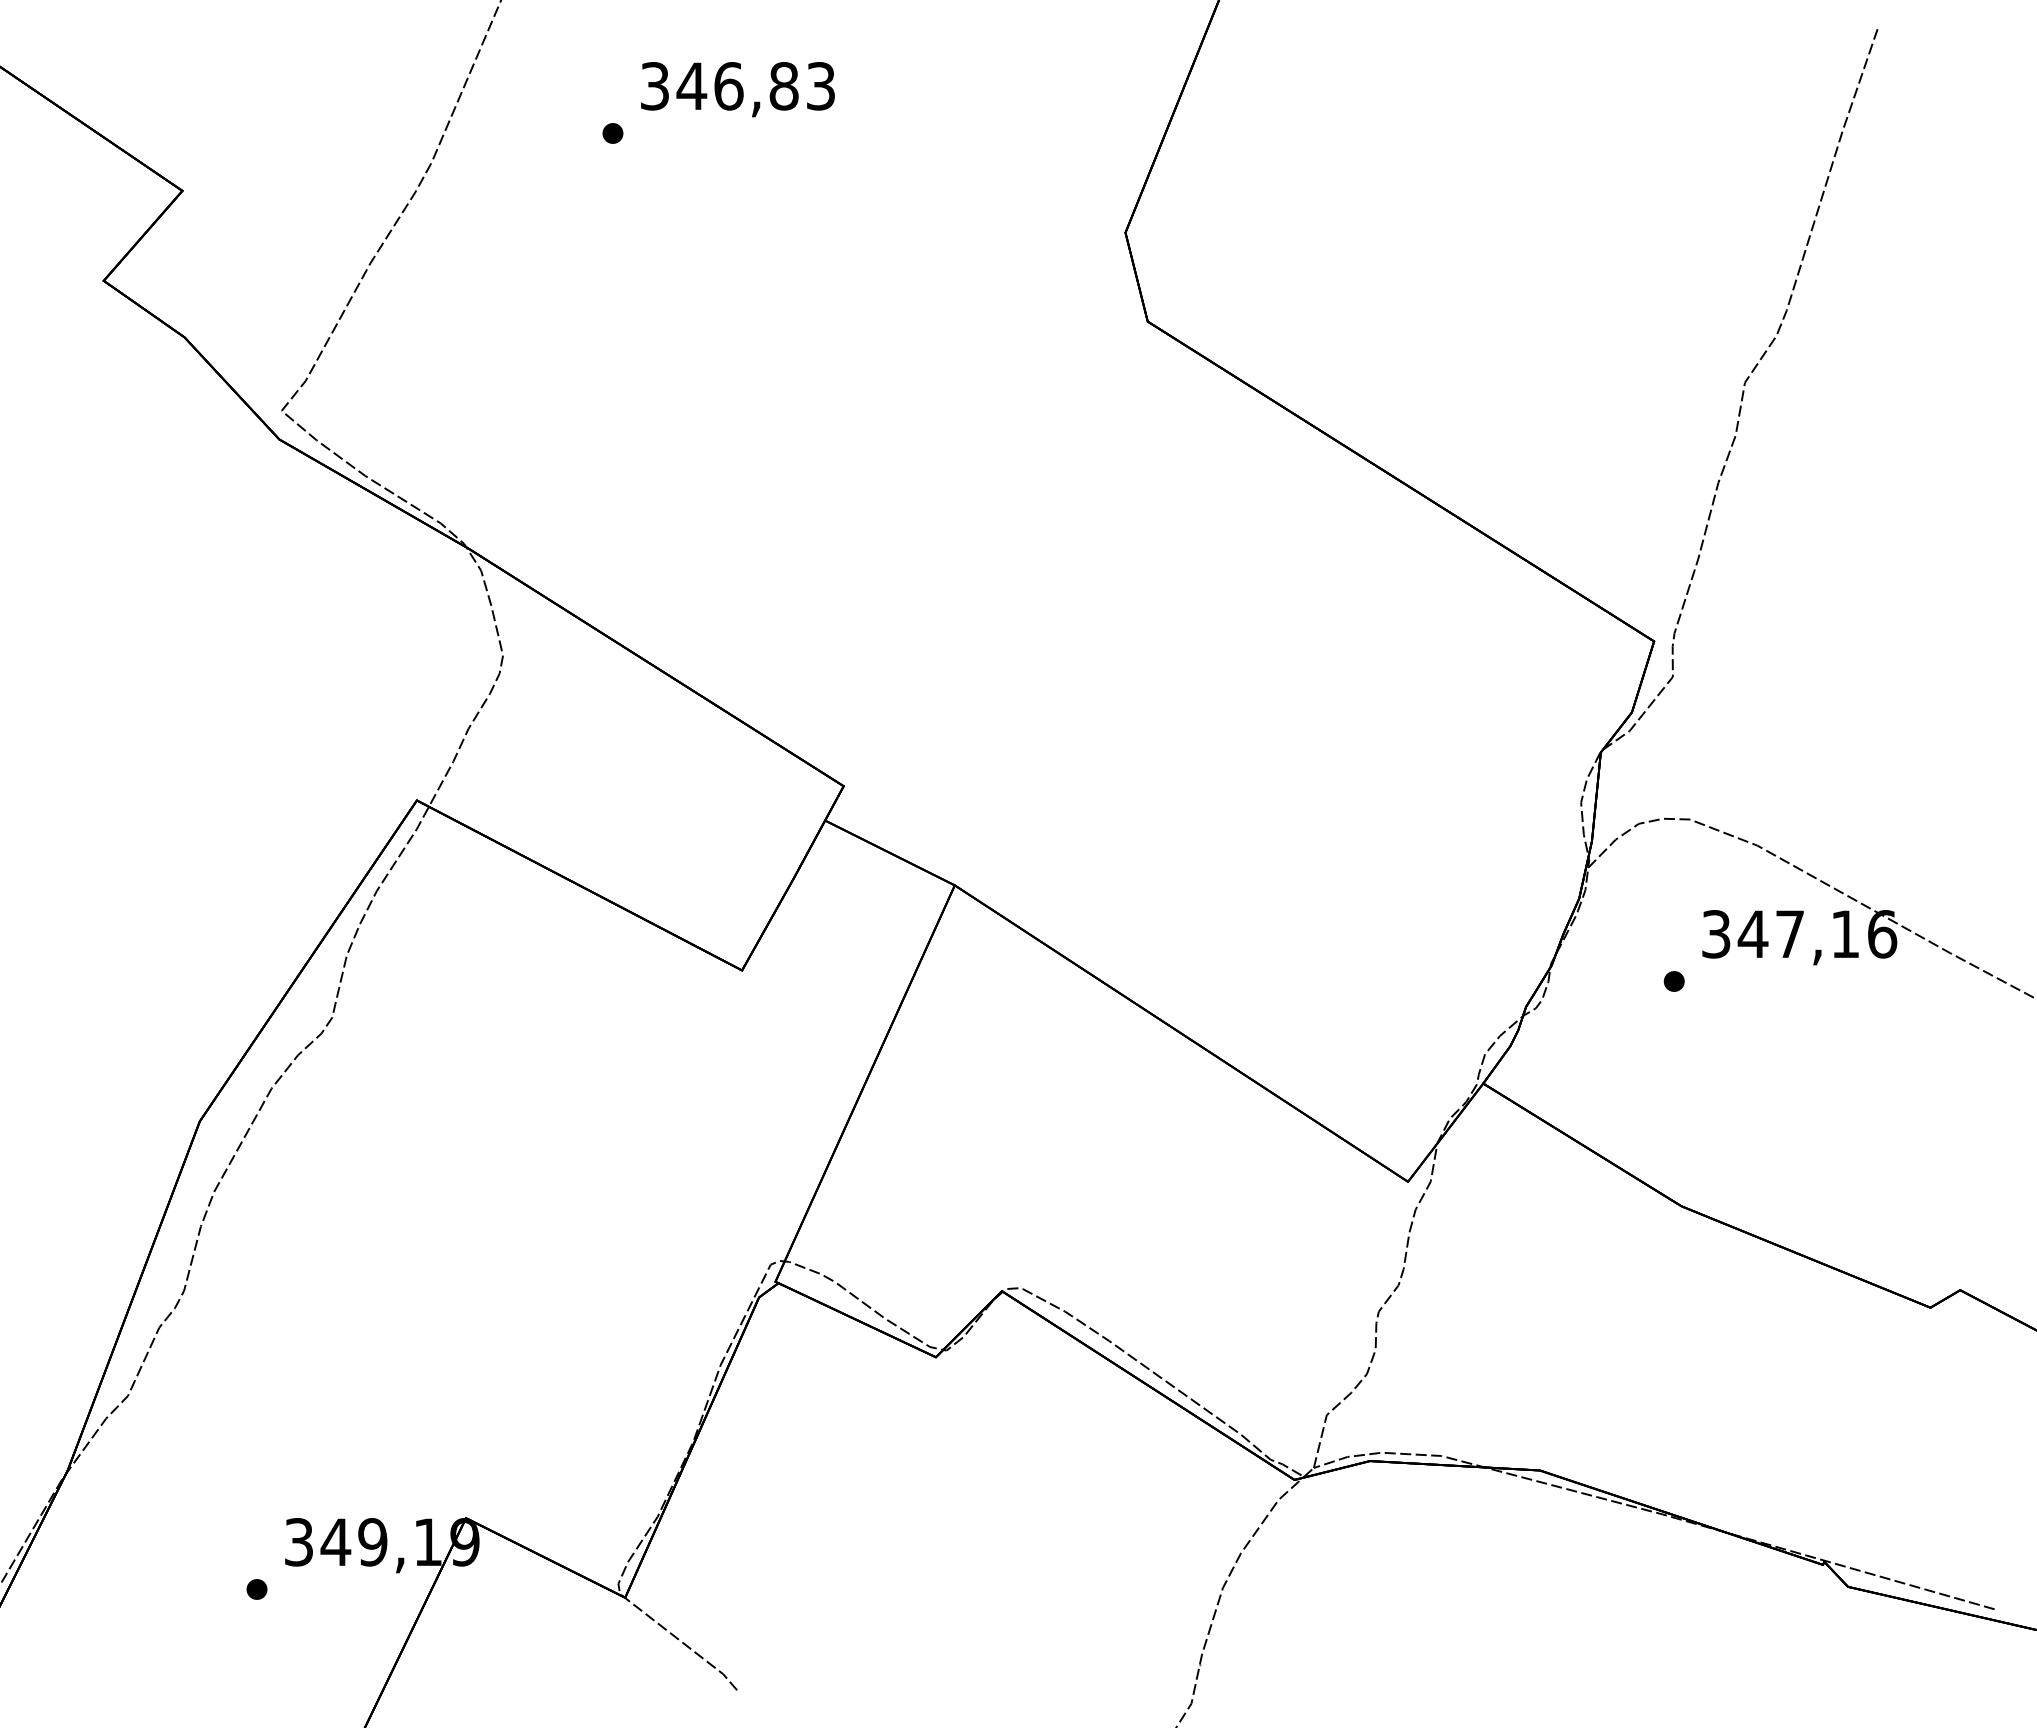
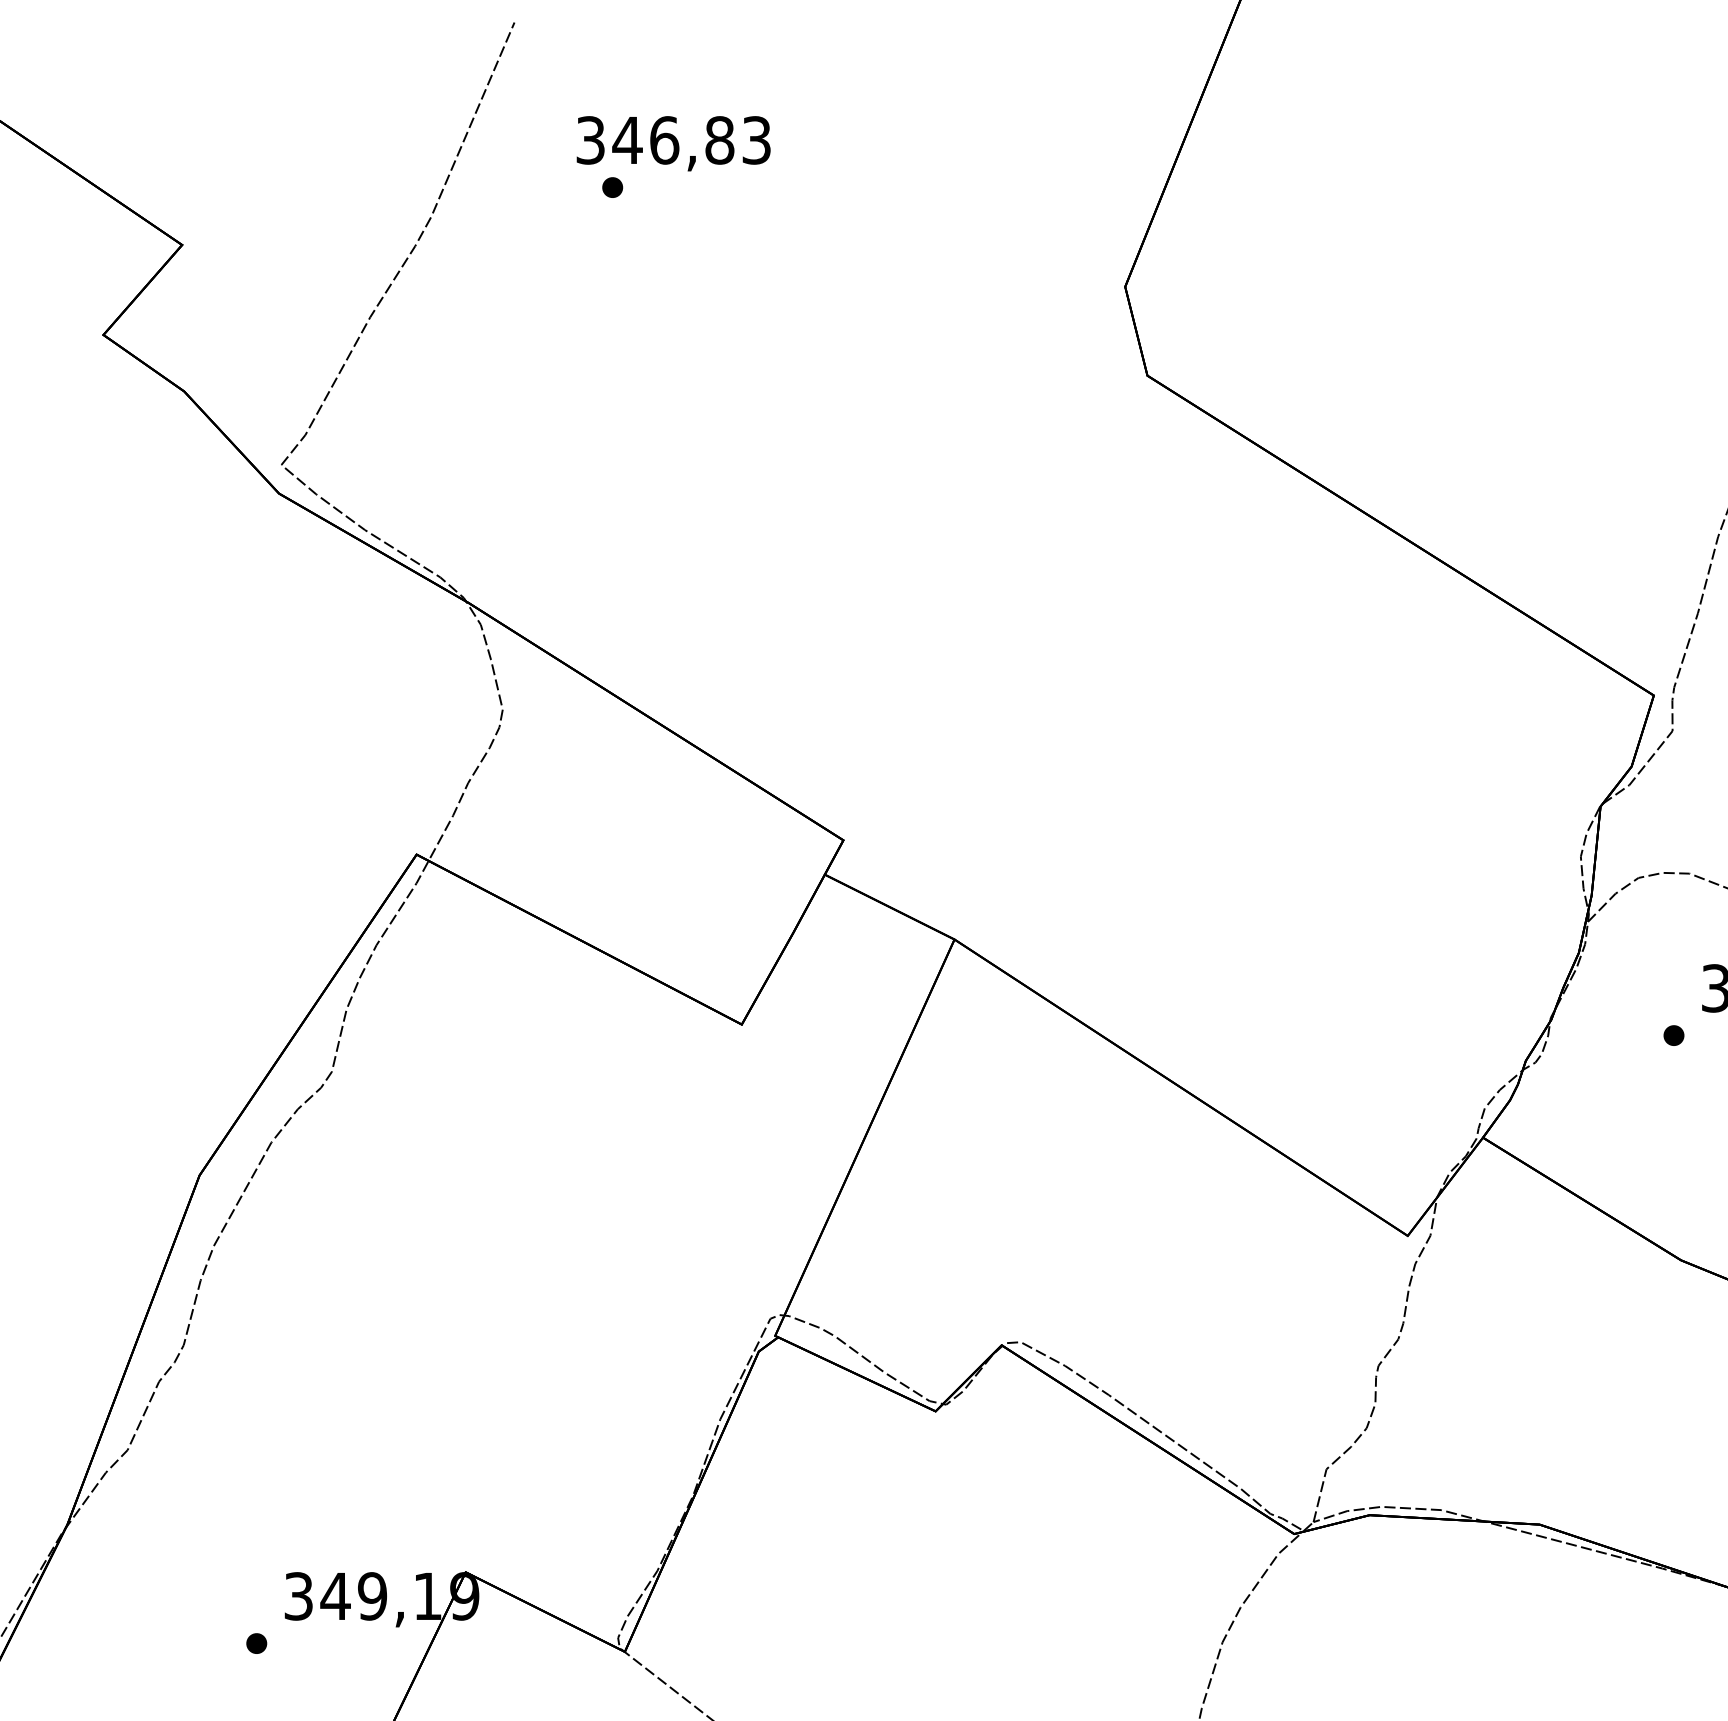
text: (737, 89) -> (673, 143), moved

